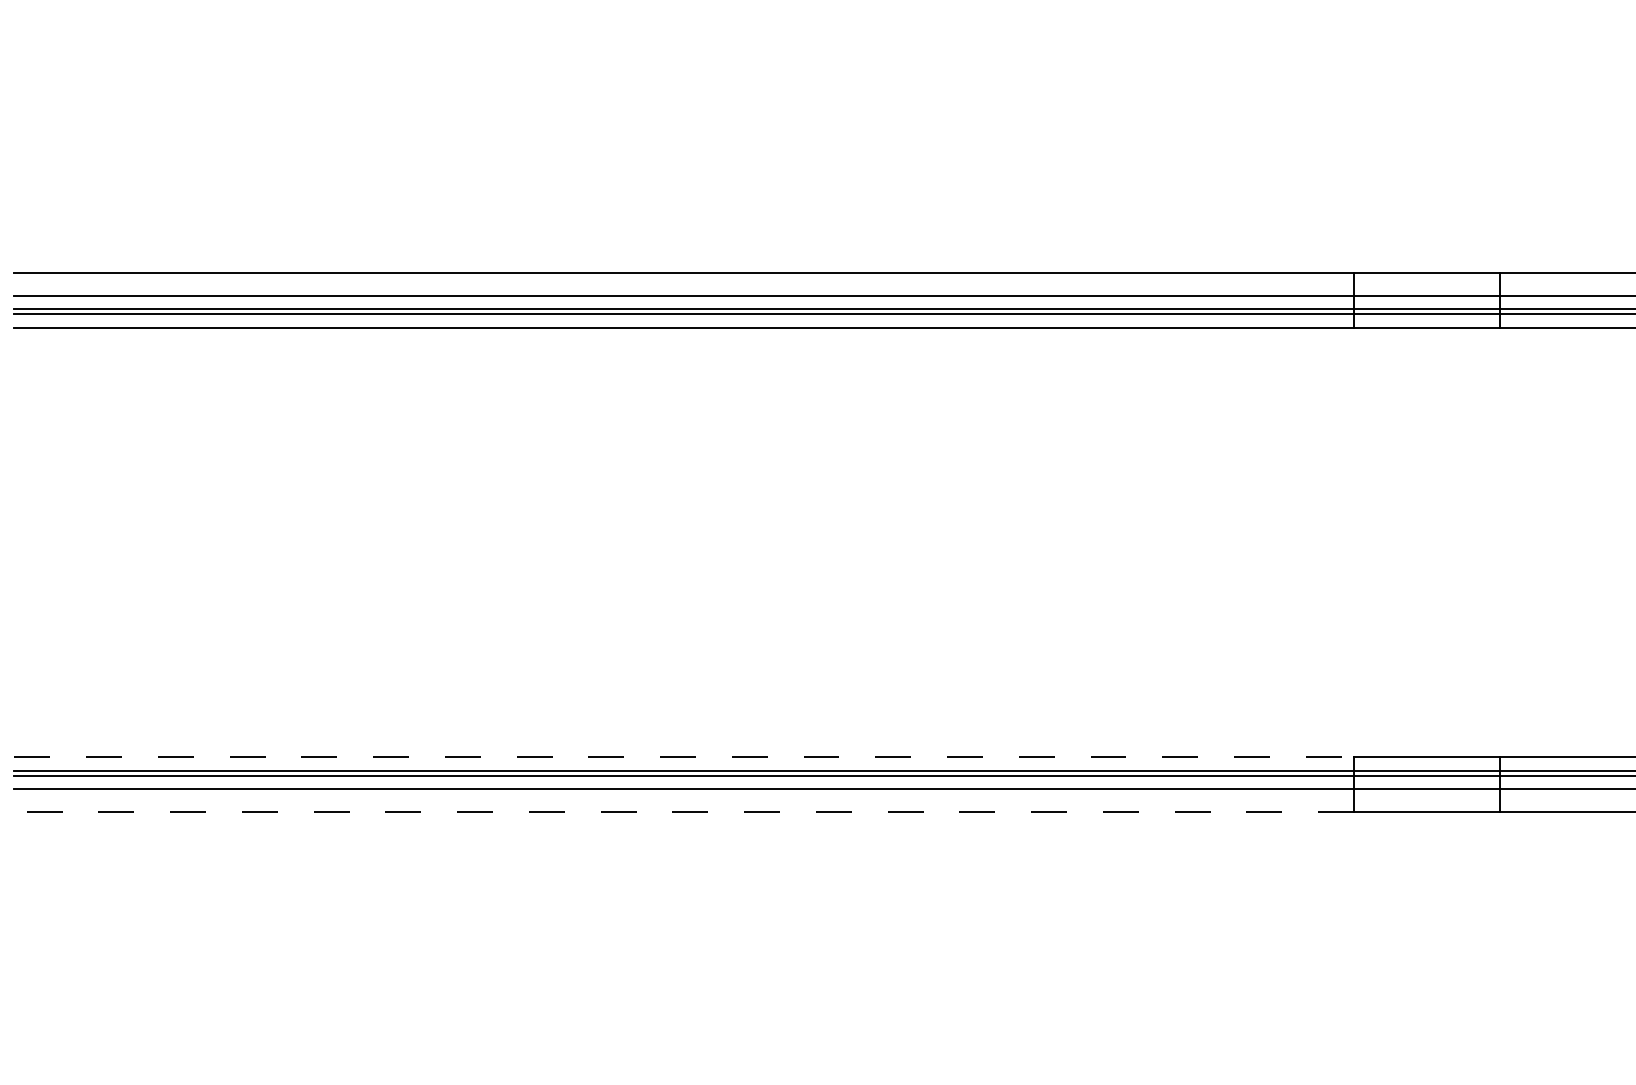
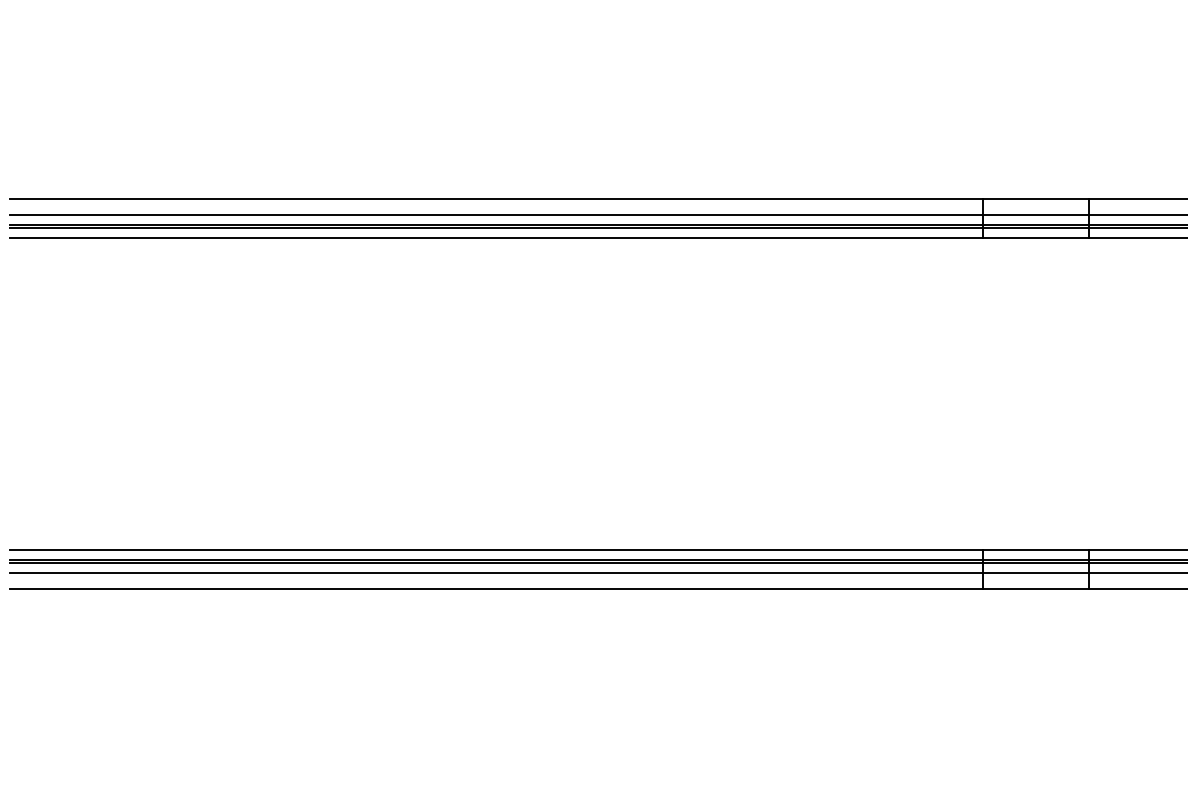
line: (684, 756) -> (497, 549), dashed -> solid
line: (684, 811) -> (497, 589), dashed -> solid

